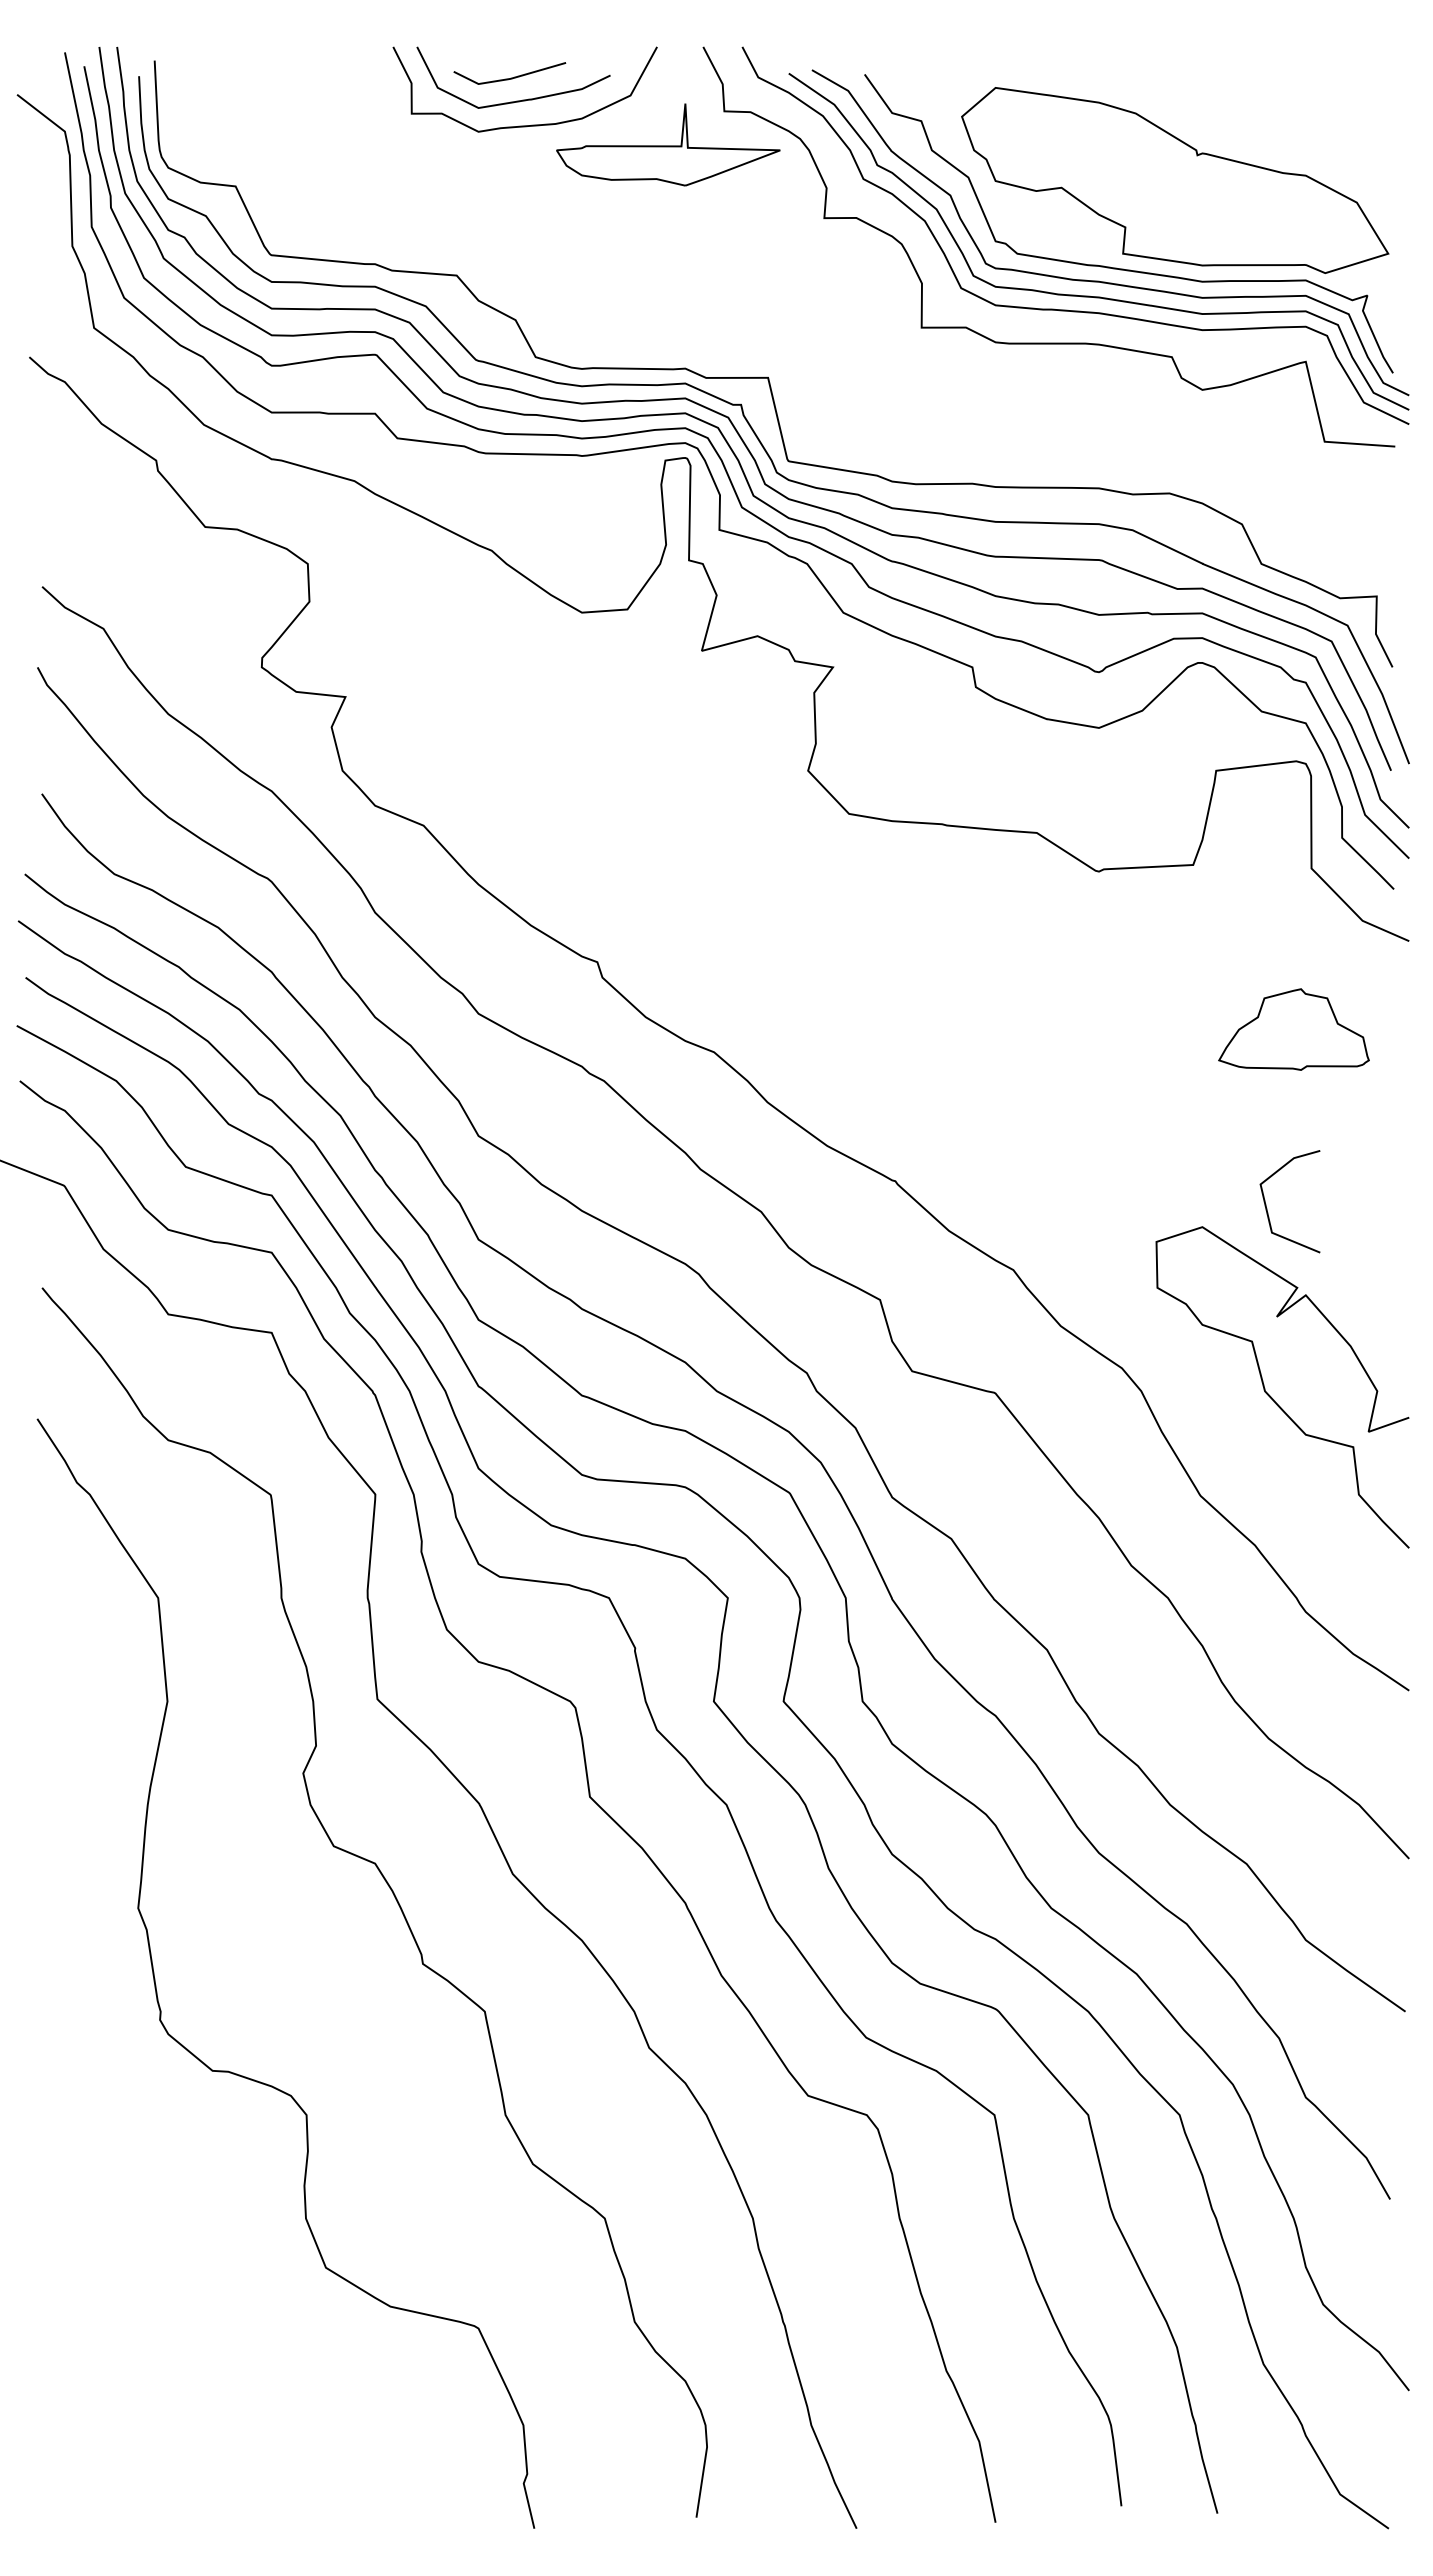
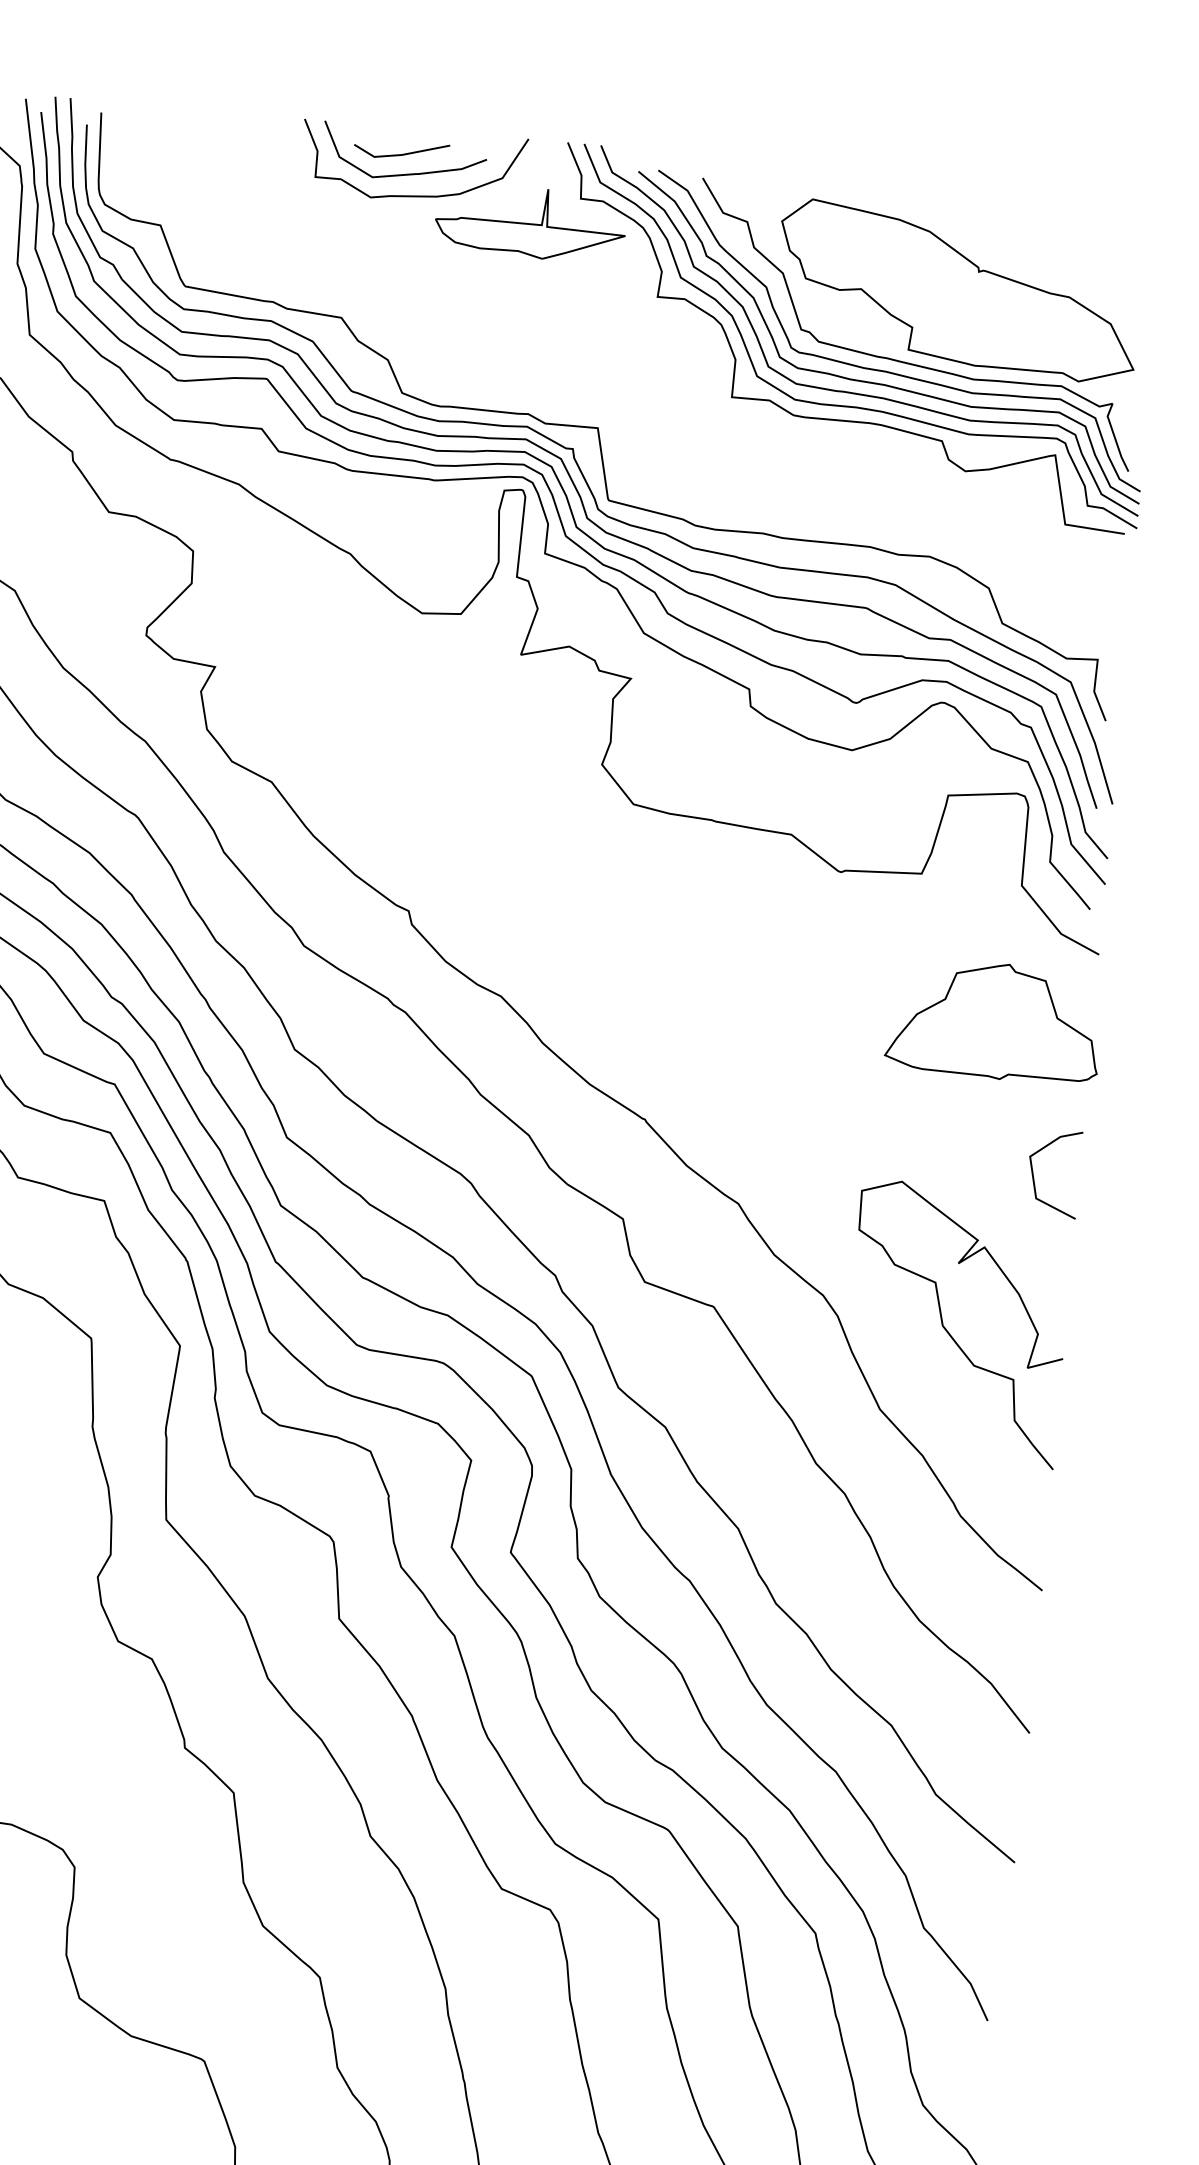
curve: (1065, 325) -> (854, 406), added
part: (1293, 1029) -> (994, 1020), size x1.67
line: (1267, 1208) -> (1034, 1177), moved

